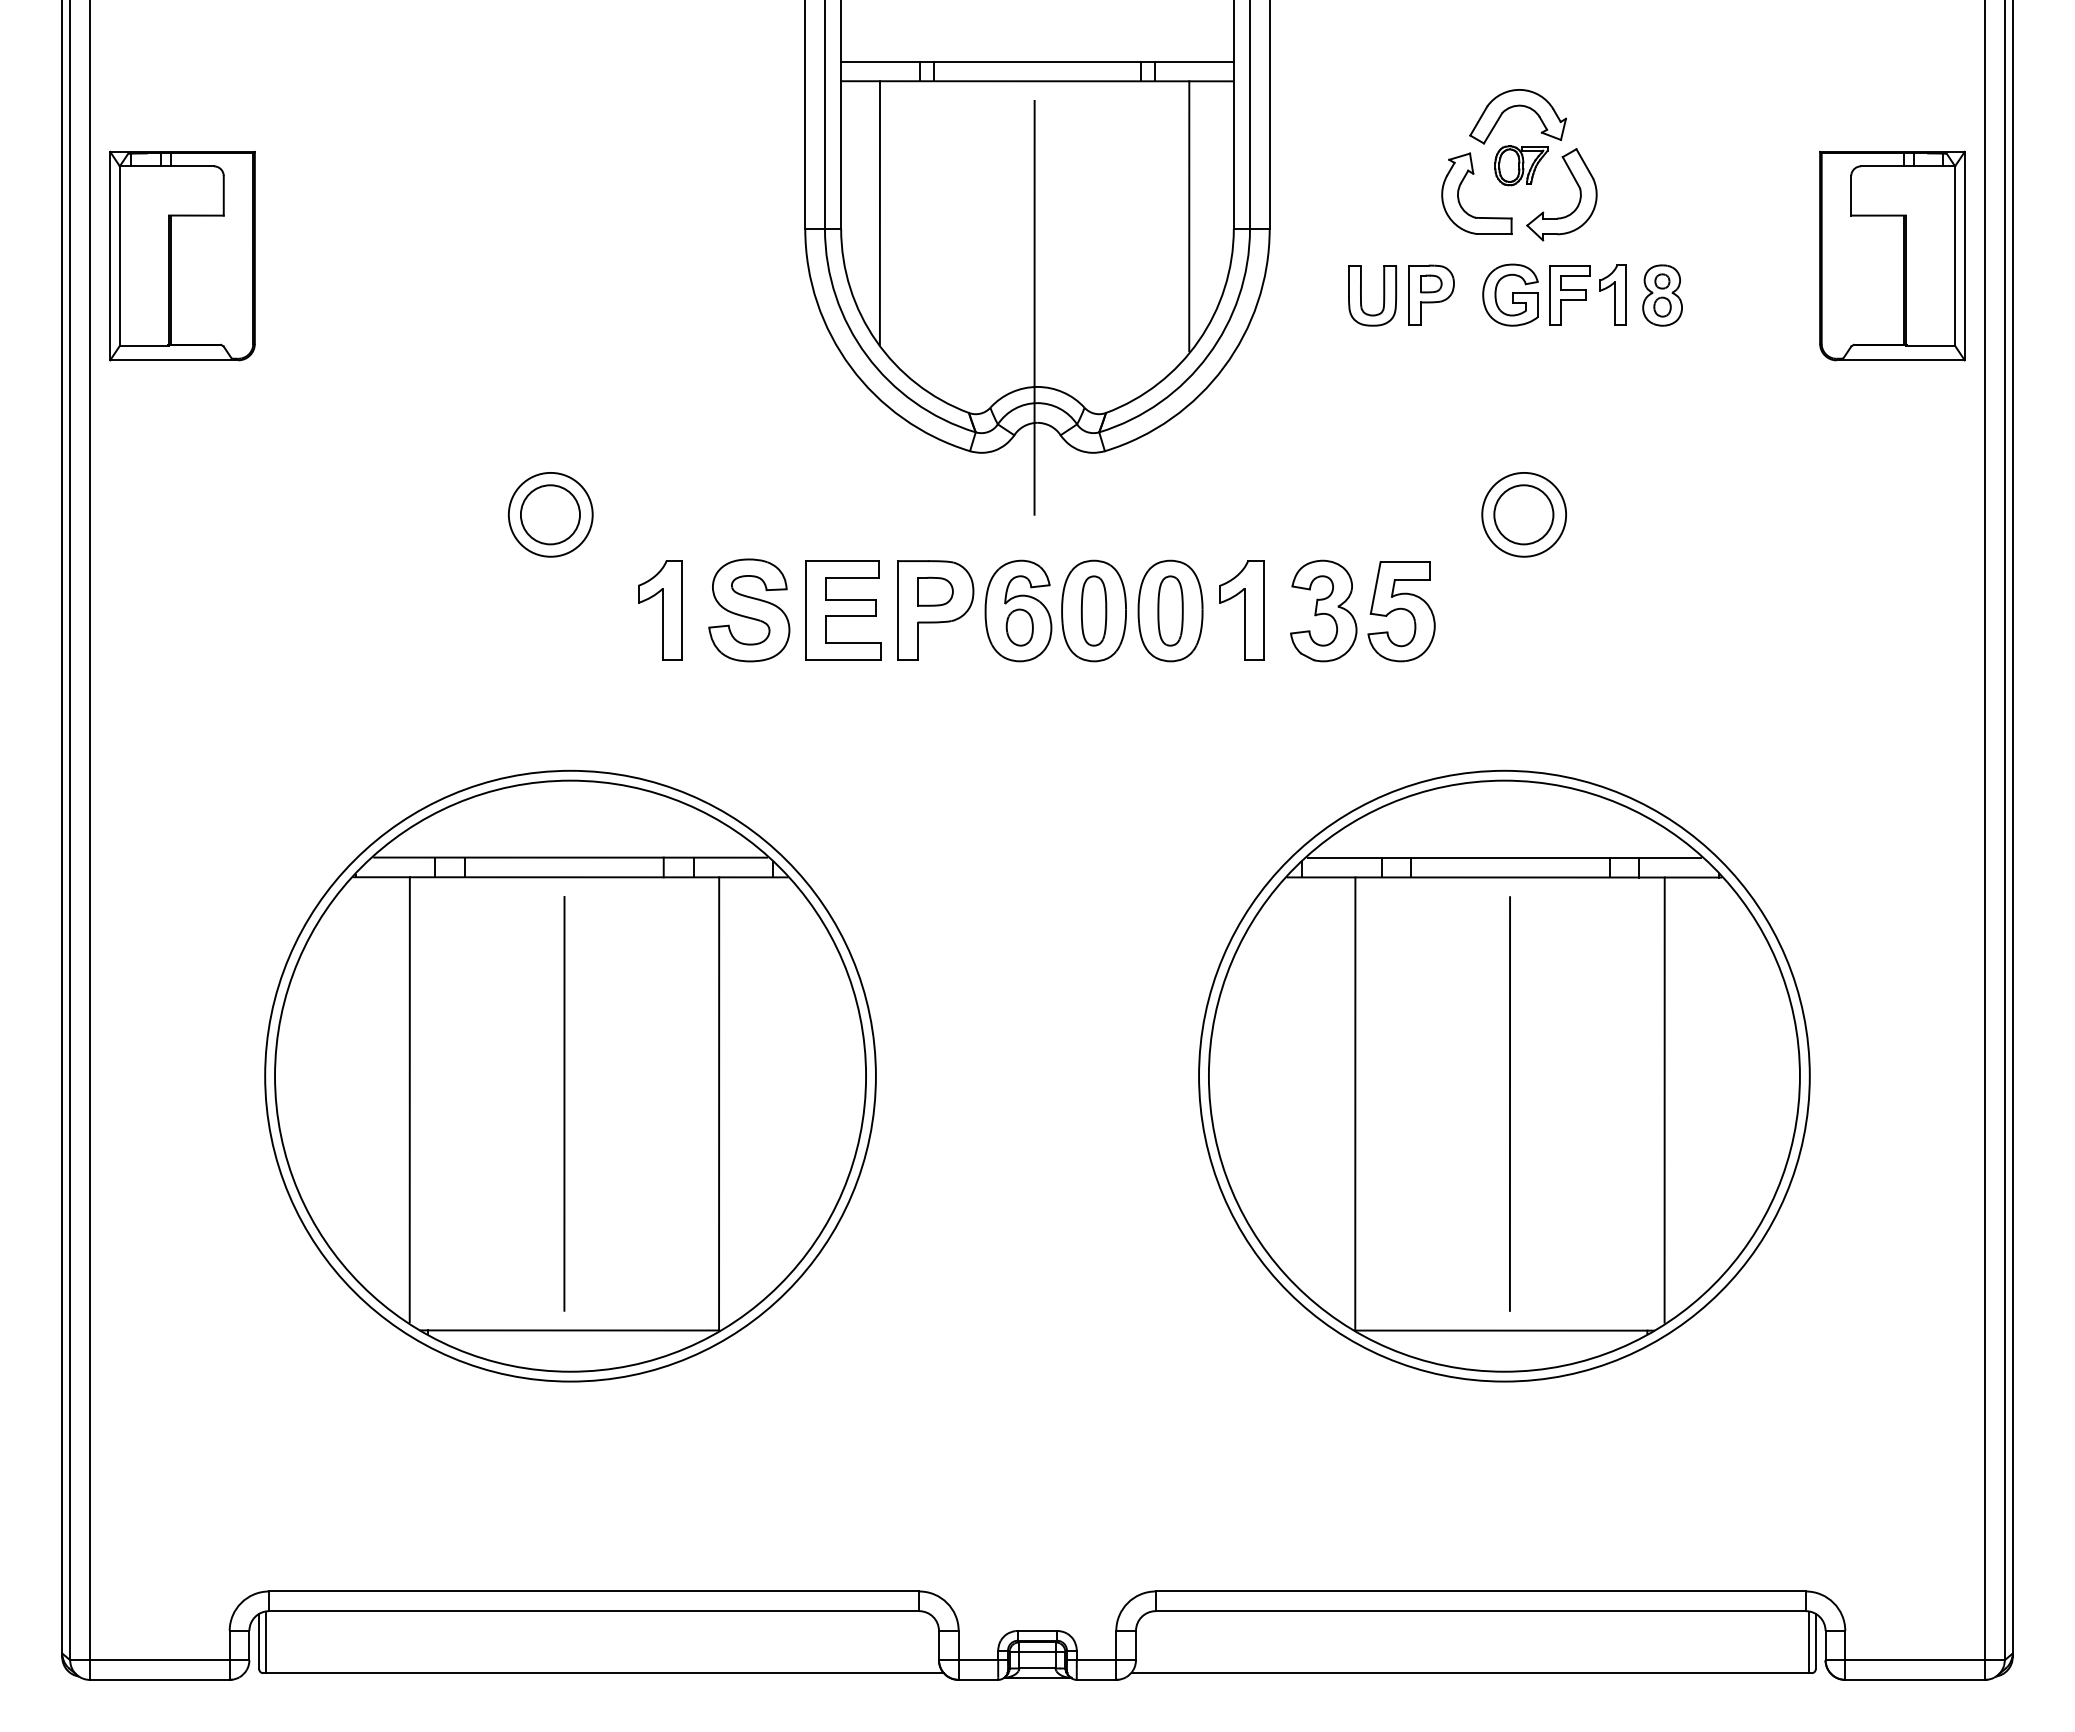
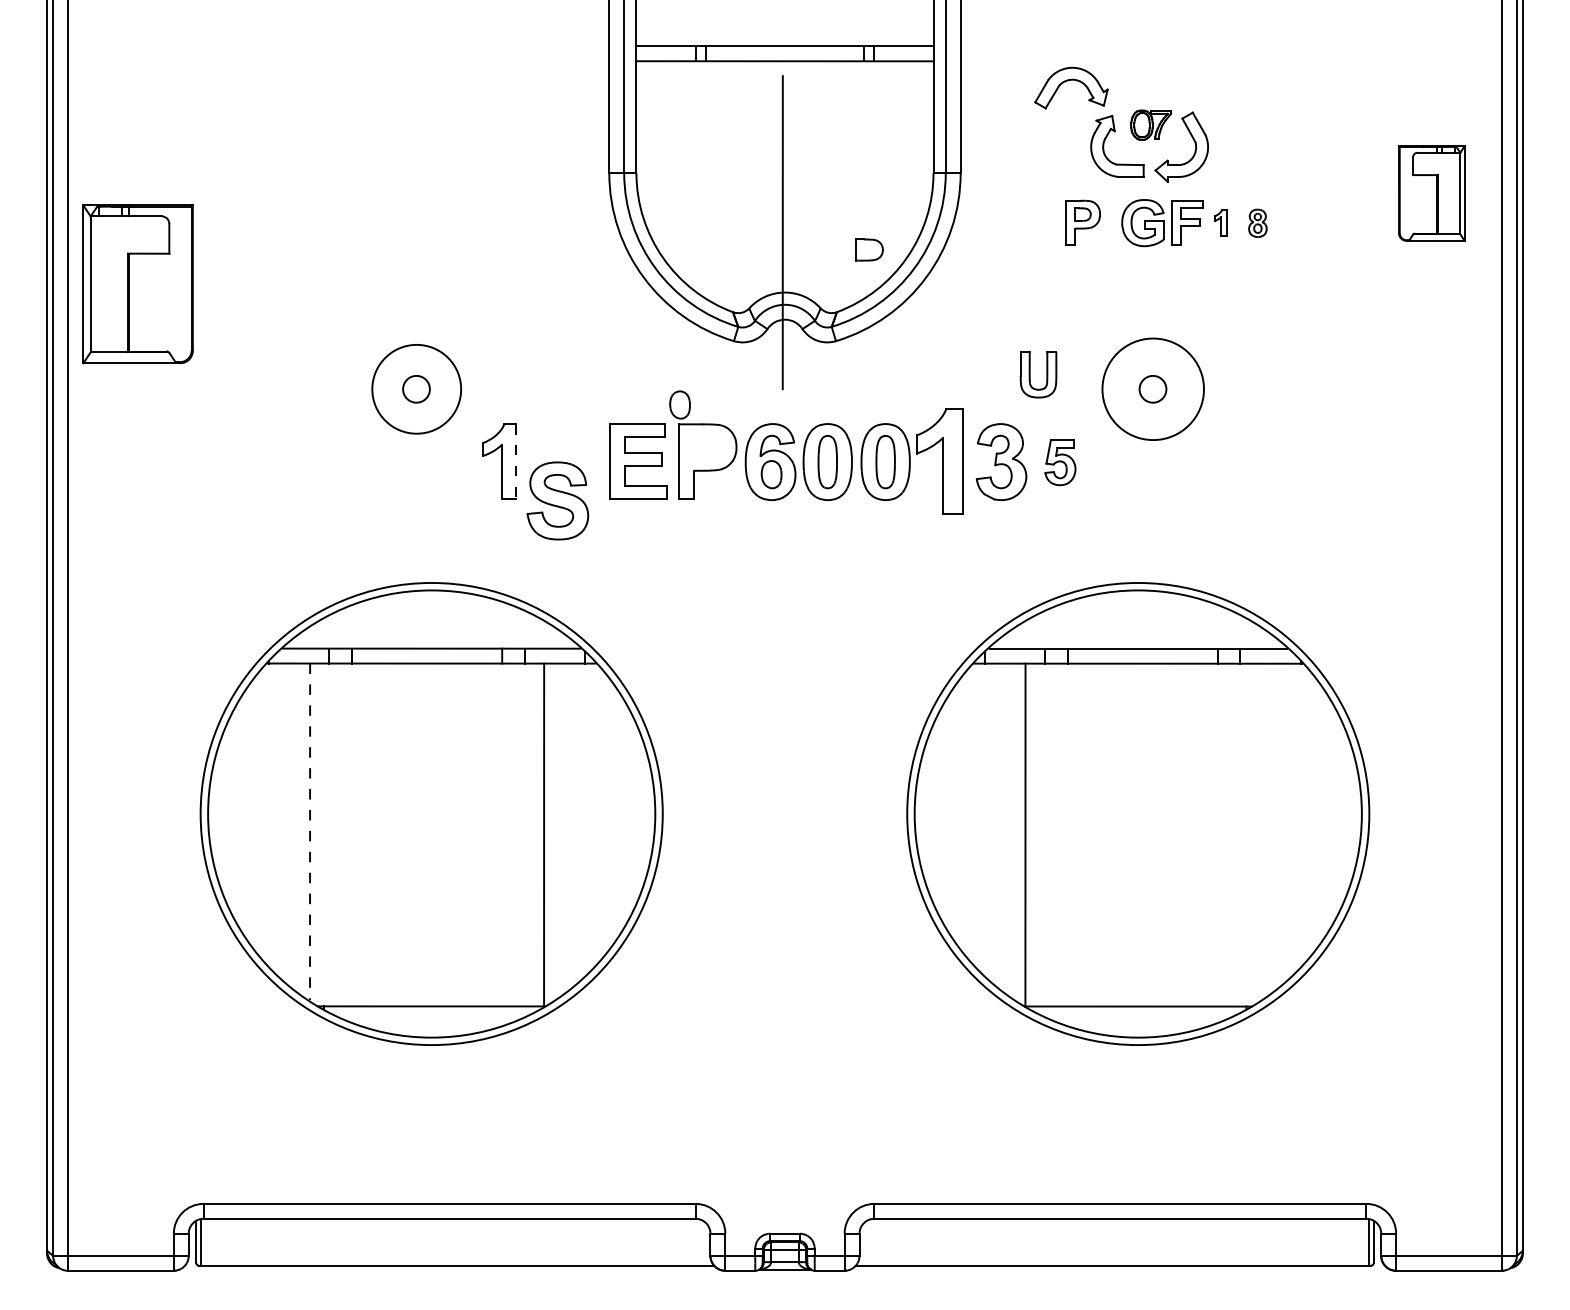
part: (1514, 107) -> (1068, 81), moved
line: (879, 212) -> (665, 160), removed
line: (1189, 216) -> (900, 163), removed
part: (182, 255) -> (138, 283), moved
part: (1892, 255) -> (1431, 193), size x0.6
part: (1612, 294) -> (1220, 222), size x0.6
part: (1361, 295) -> (1030, 374), moved
part: (1662, 295) -> (1257, 223), size x0.6
circle: (550, 514) -> (416, 389), size x0.6
circle: (550, 514) -> (416, 389), size x1.4
circle: (1523, 514) -> (1152, 389), size x0.6
circle: (1524, 514) -> (1153, 389), size x1.6
part: (898, 535) -> (679, 404), added
part: (935, 591) -> (869, 249), moved
line: (681, 610) -> (515, 461), solid -> dashed
part: (749, 610) -> (558, 501), moved
part: (1241, 610) -> (939, 461), size x1.4
part: (1401, 611) -> (1060, 462), size x0.6
line: (1664, 1099) -> (1259, 831), removed
line: (409, 1100) -> (309, 832), solid -> dashed
line: (564, 1103) -> (427, 834), removed
line: (1509, 1103) -> (1142, 834), removed

